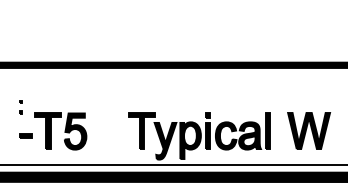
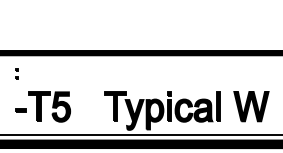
part: (20, 107) -> (16, 74), moved

